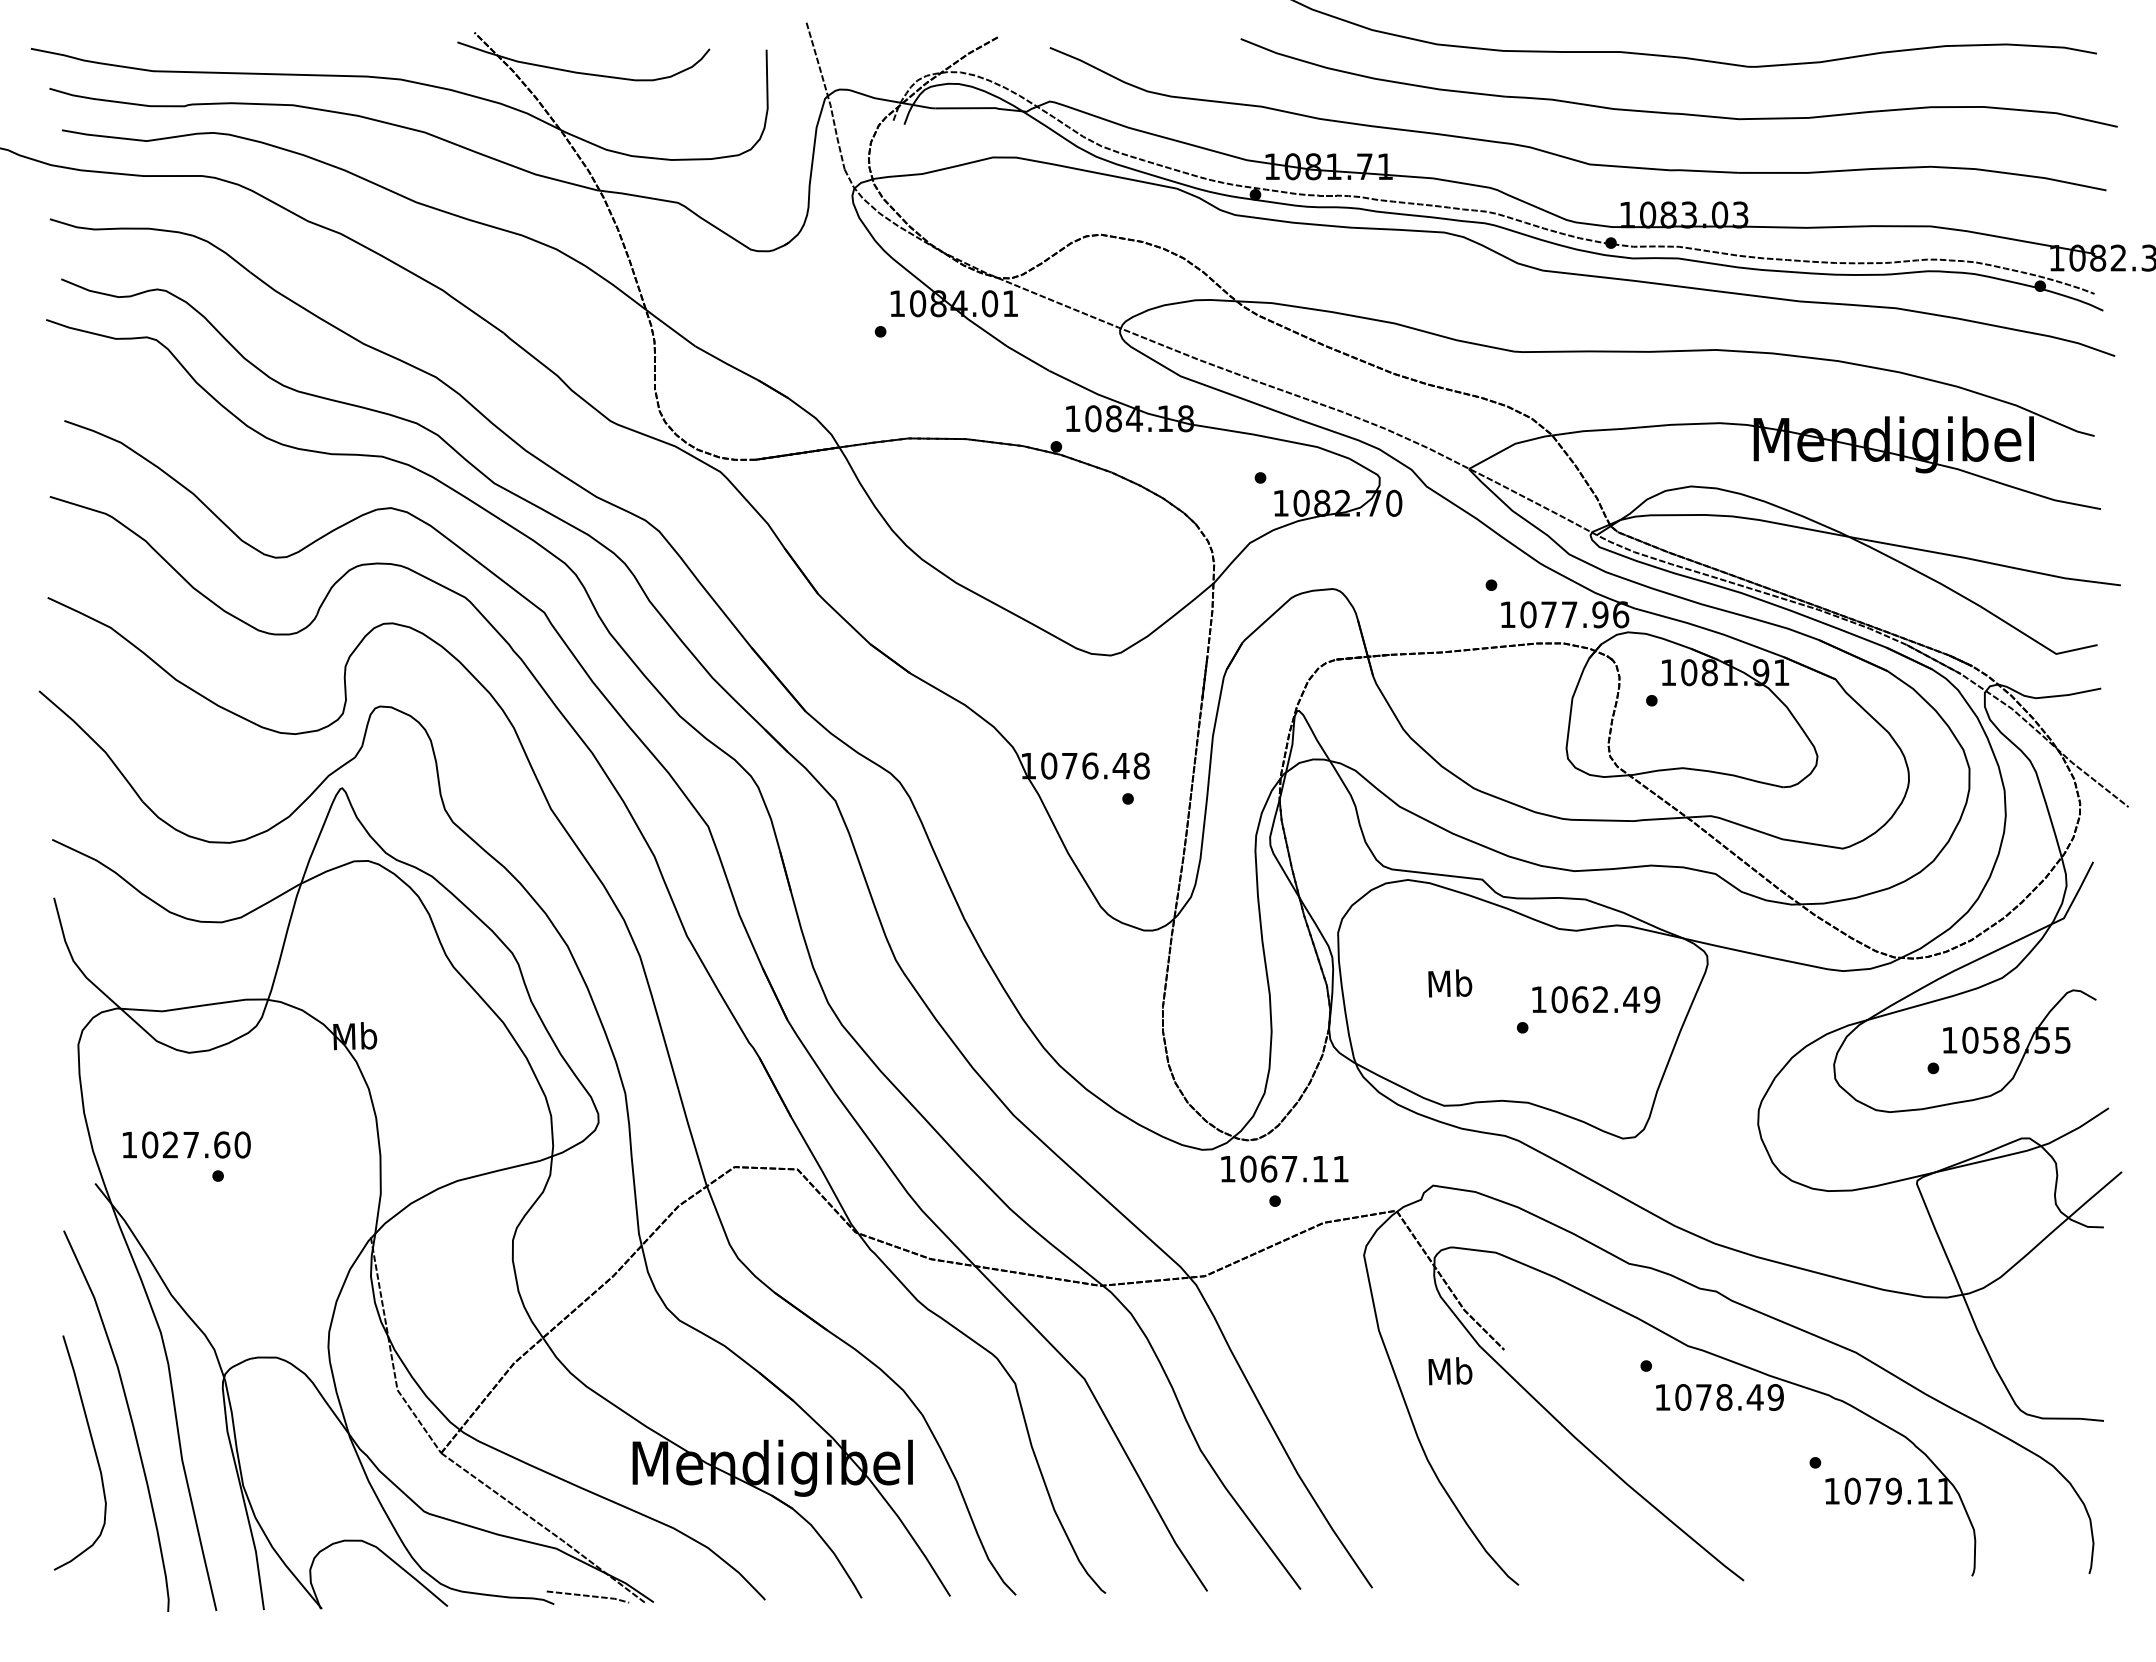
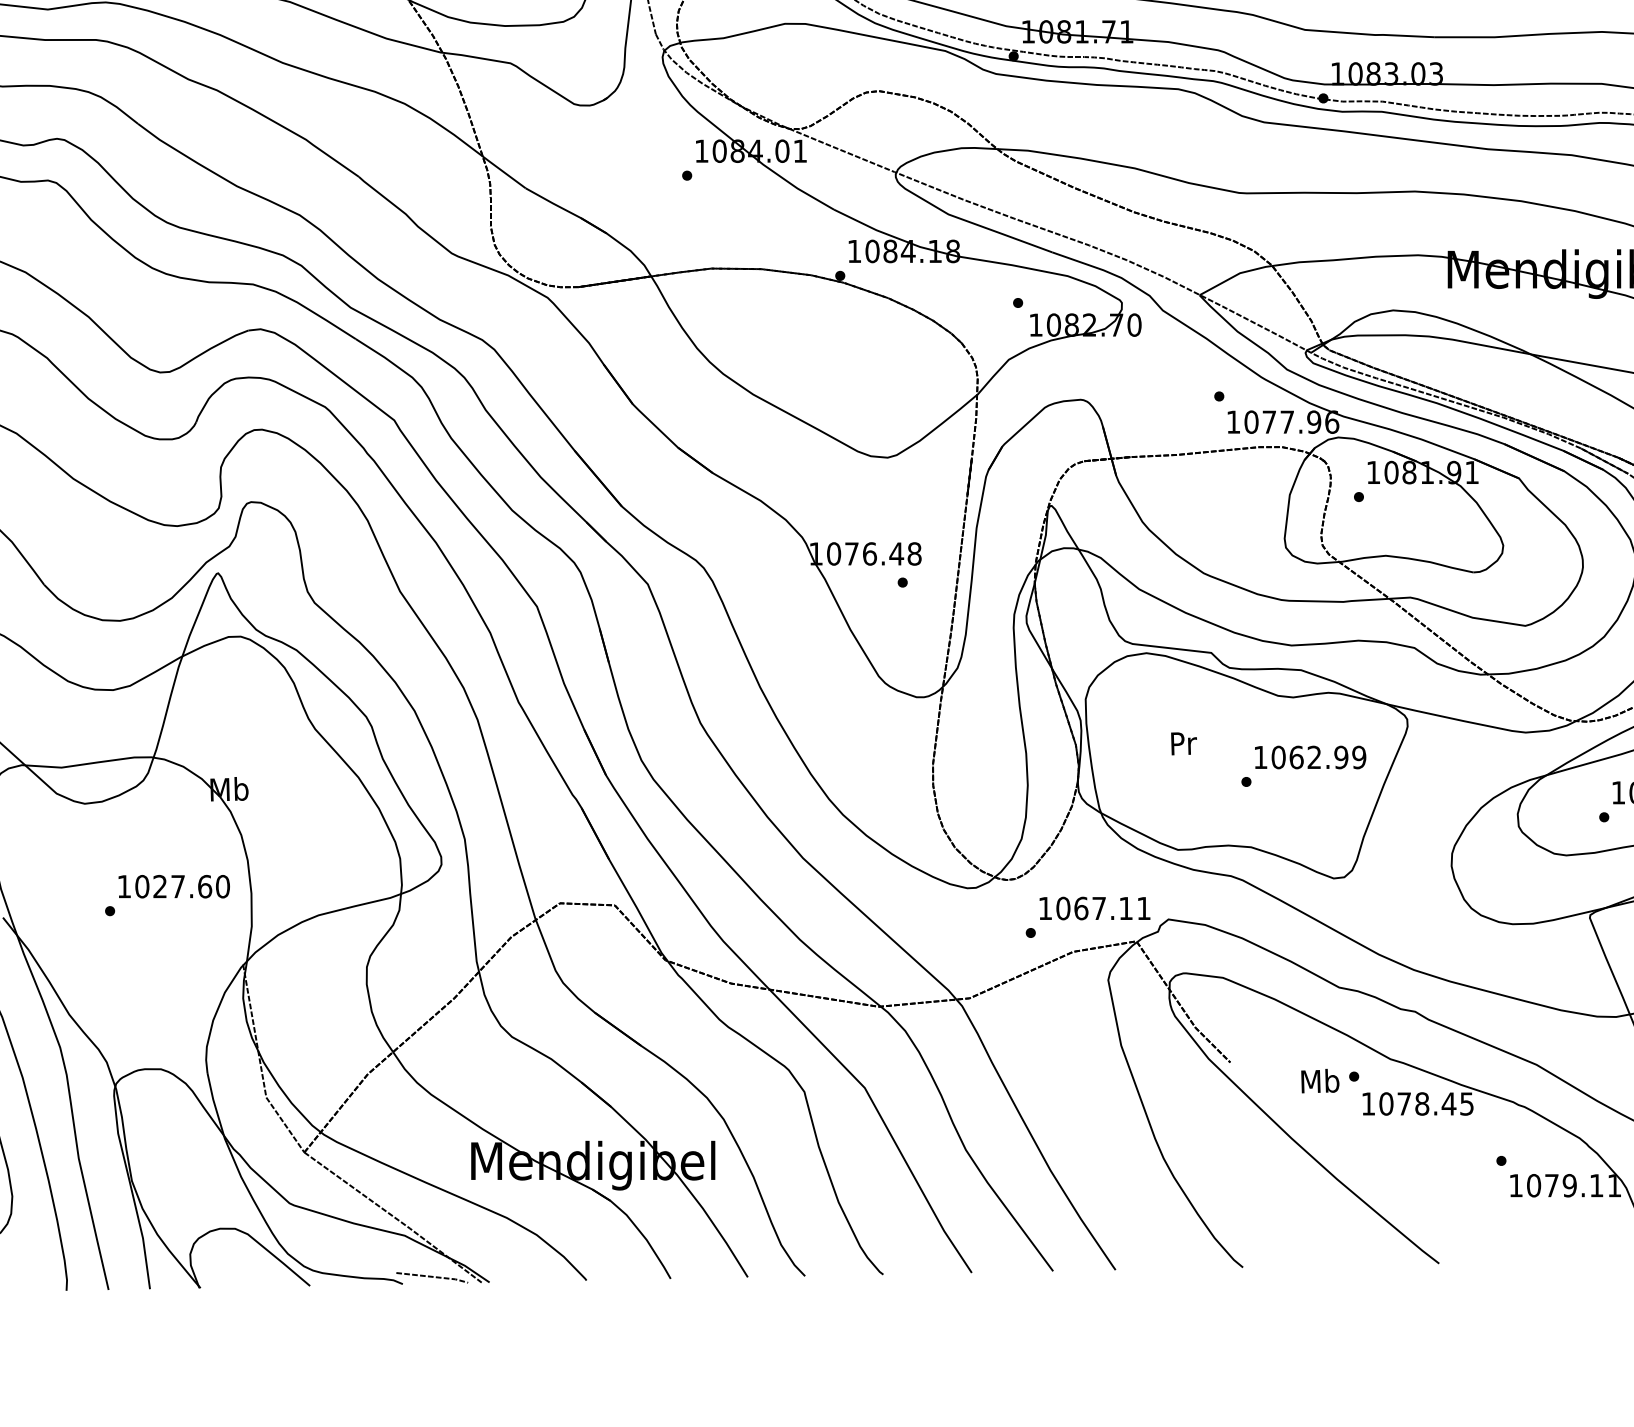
text: (1450, 983) -> (1183, 743), Mb -> Pr
text: (1631, 999) -> (1341, 757), 1062.49 -> 1062.99
text: (186, 1144) -> (173, 886), moved
text: (1284, 1168) -> (1094, 908), moved
text: (1450, 1371) -> (1320, 1081), moved
text: (1775, 1397) -> (1466, 1104), 1078.49 -> 1078.45

